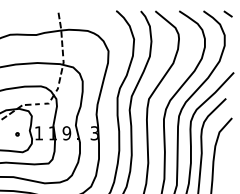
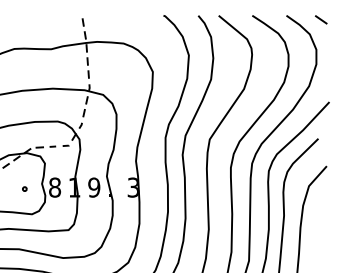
text: (38, 133) -> (54, 187), 1 -> 8

